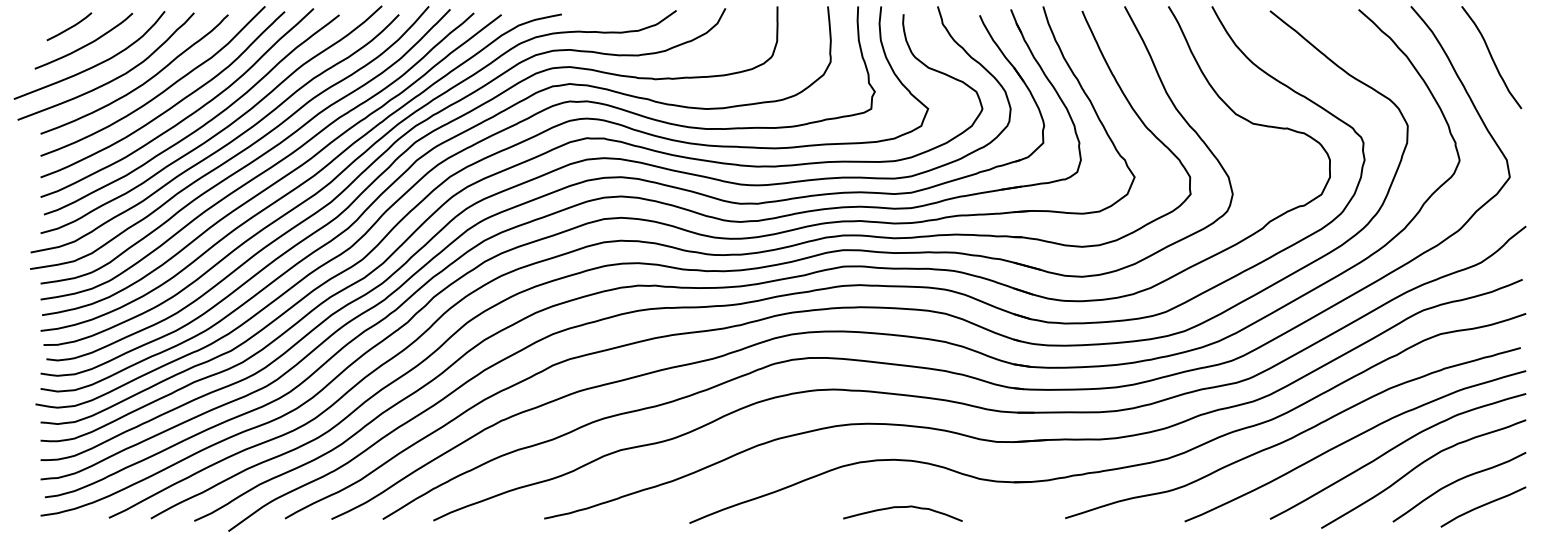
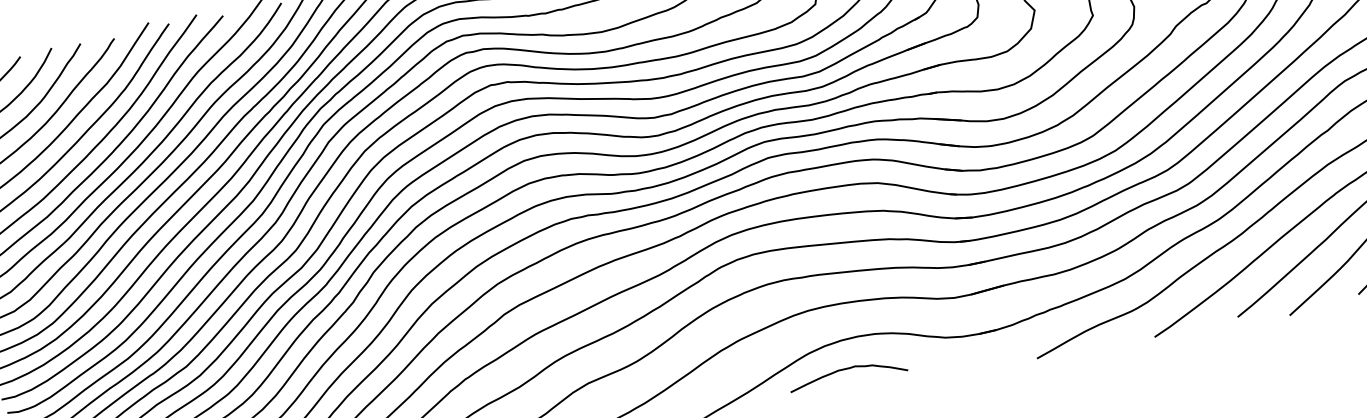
curve: (902, 507) -> (846, 369), moved

